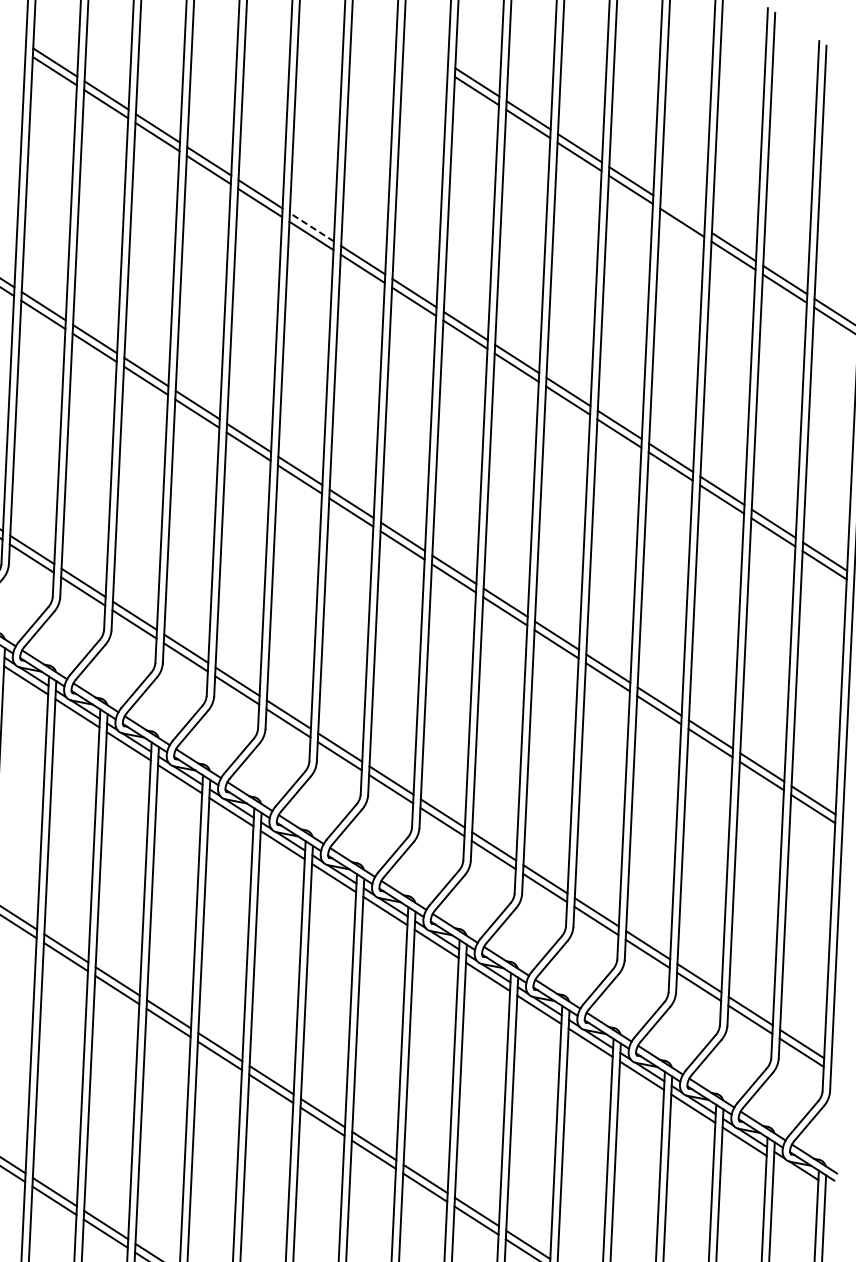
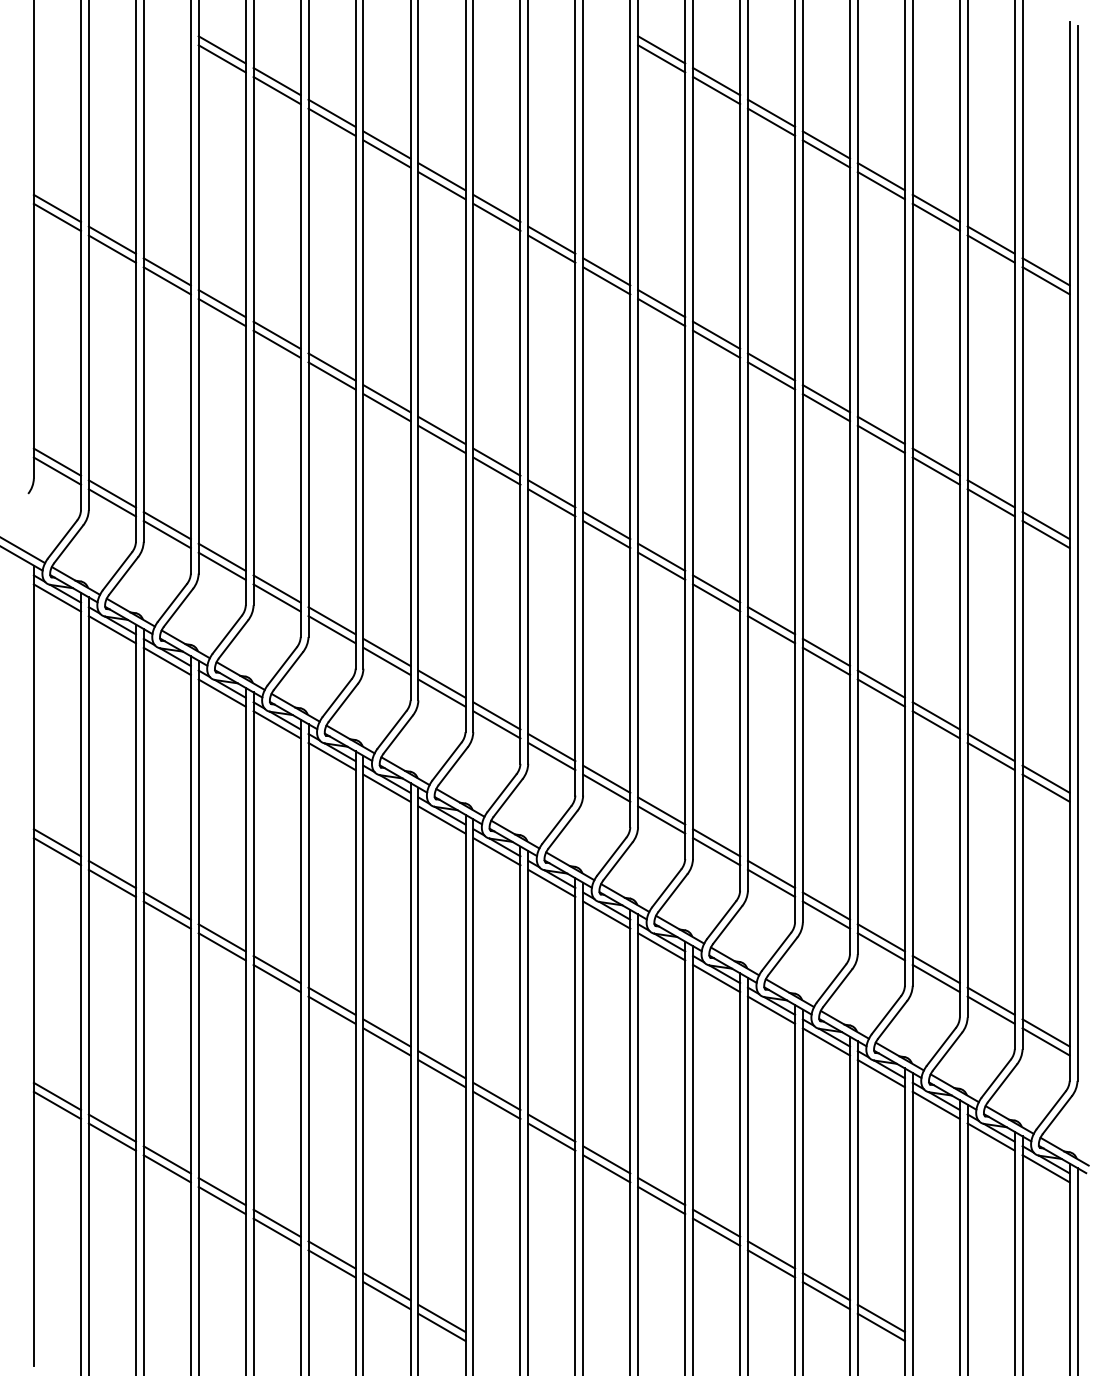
line: (681, 213) -> (880, 176), added
line: (311, 227) -> (496, 208), dashed -> solid
line: (795, 1174) -> (1045, 1168), added

